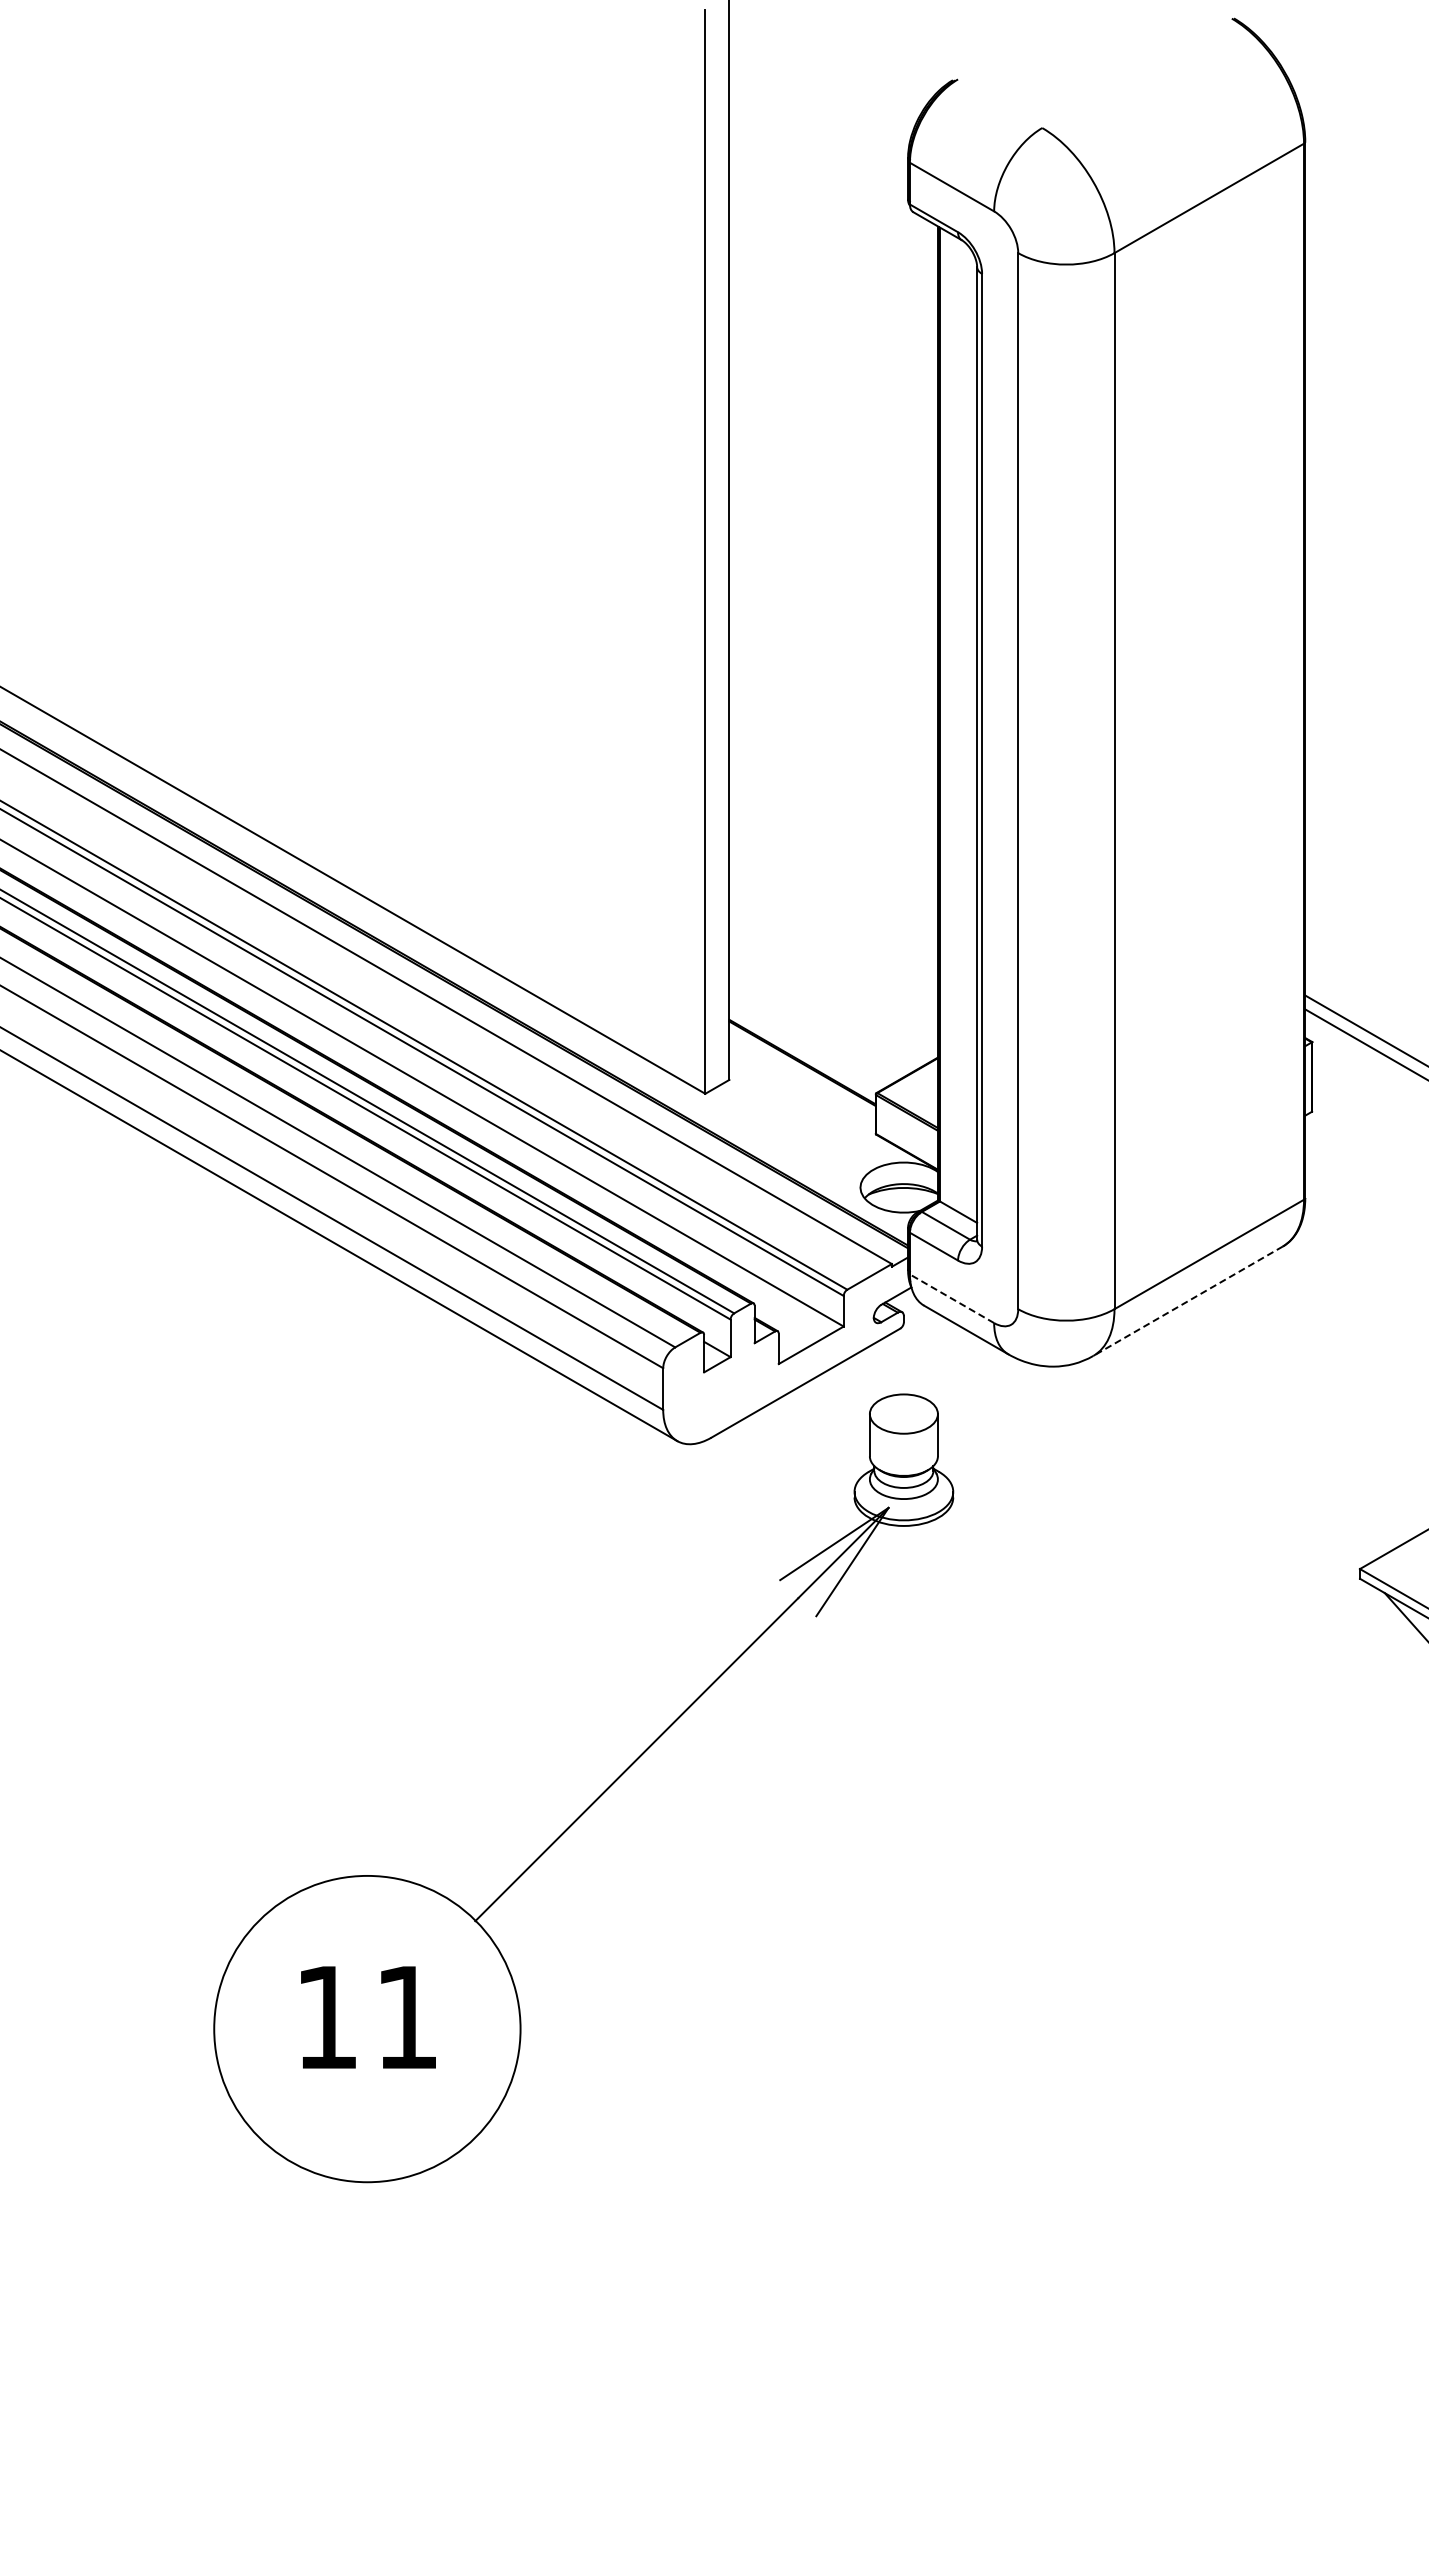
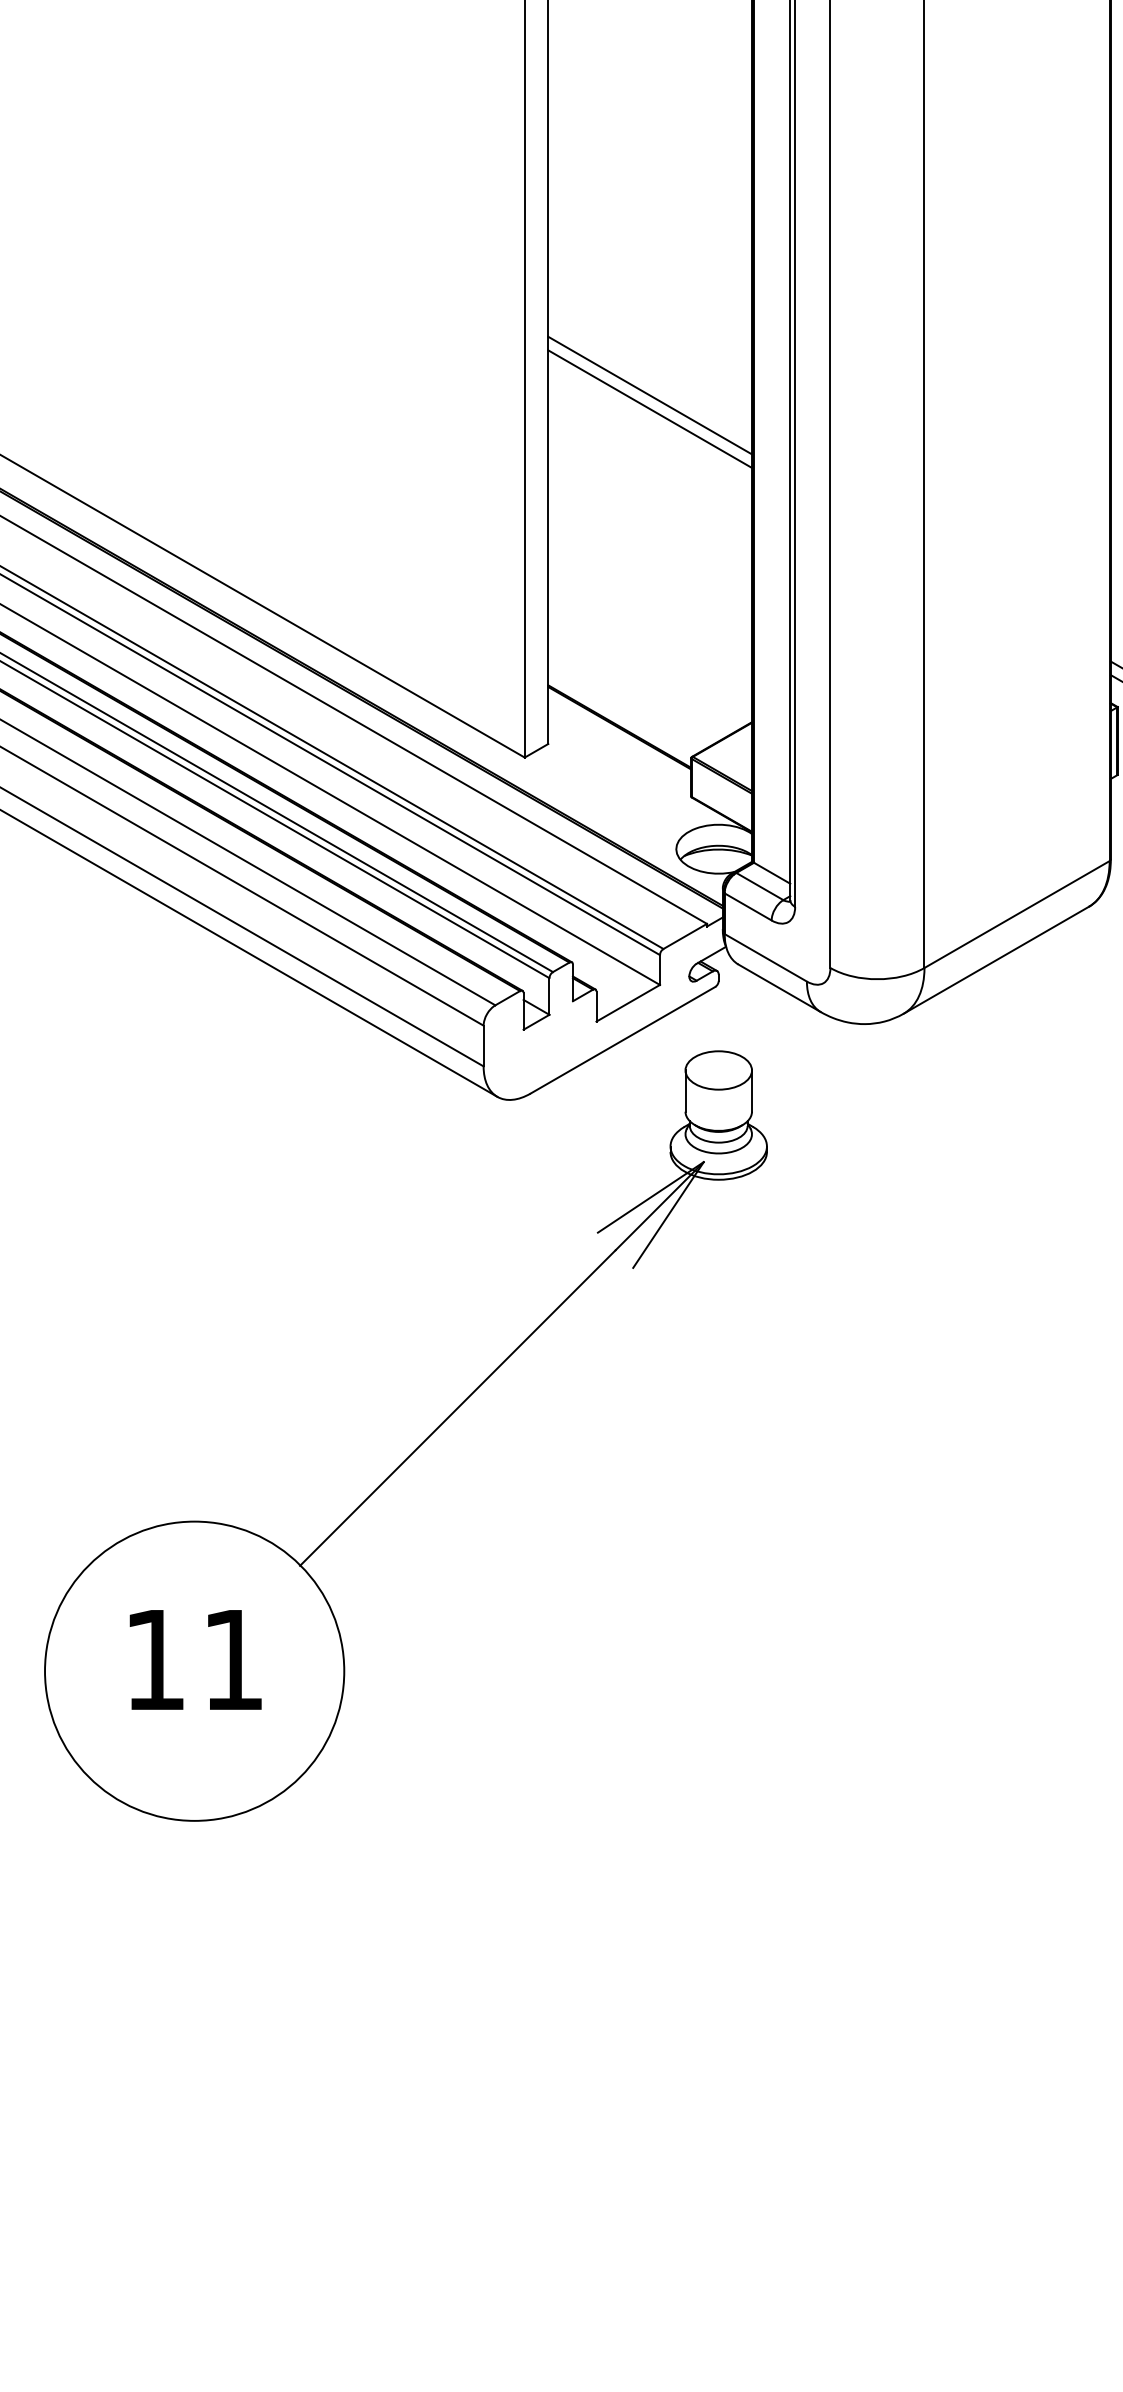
line: (833, 723) -> (649, 395), added
line: (833, 736) -> (649, 408), added
line: (952, 1298) -> (766, 957), dashed -> solid
line: (1187, 1301) -> (995, 960), dashed -> solid

